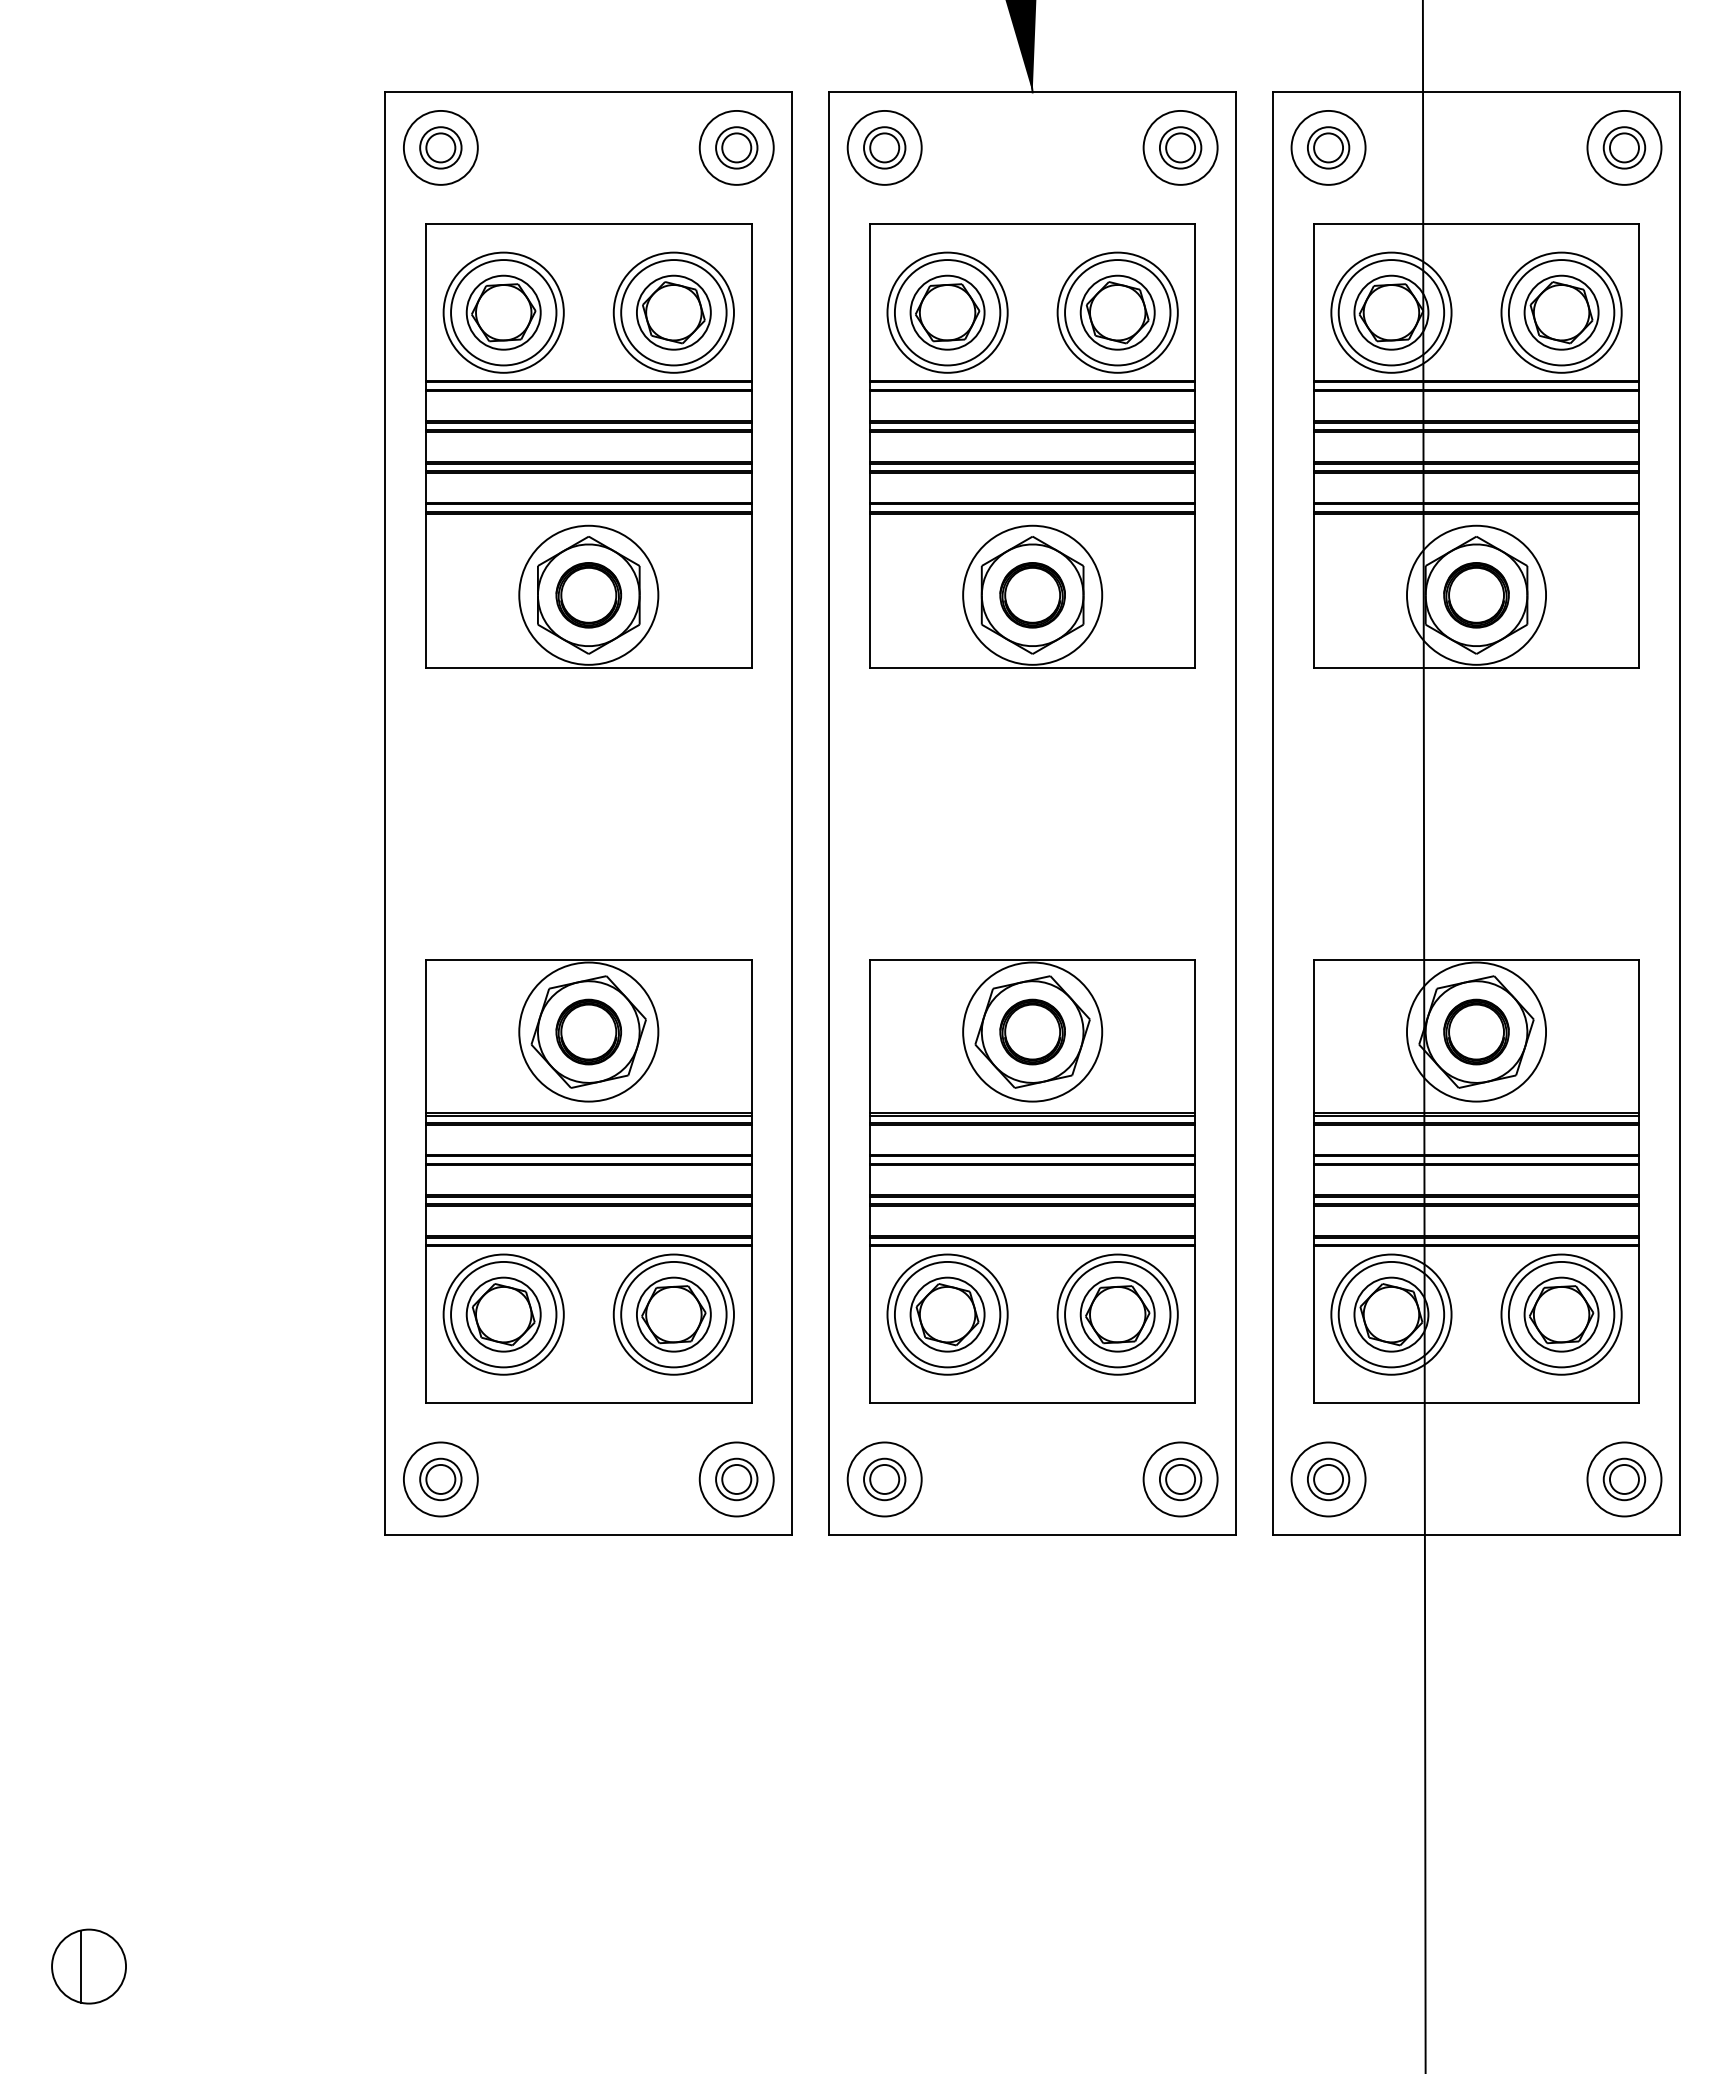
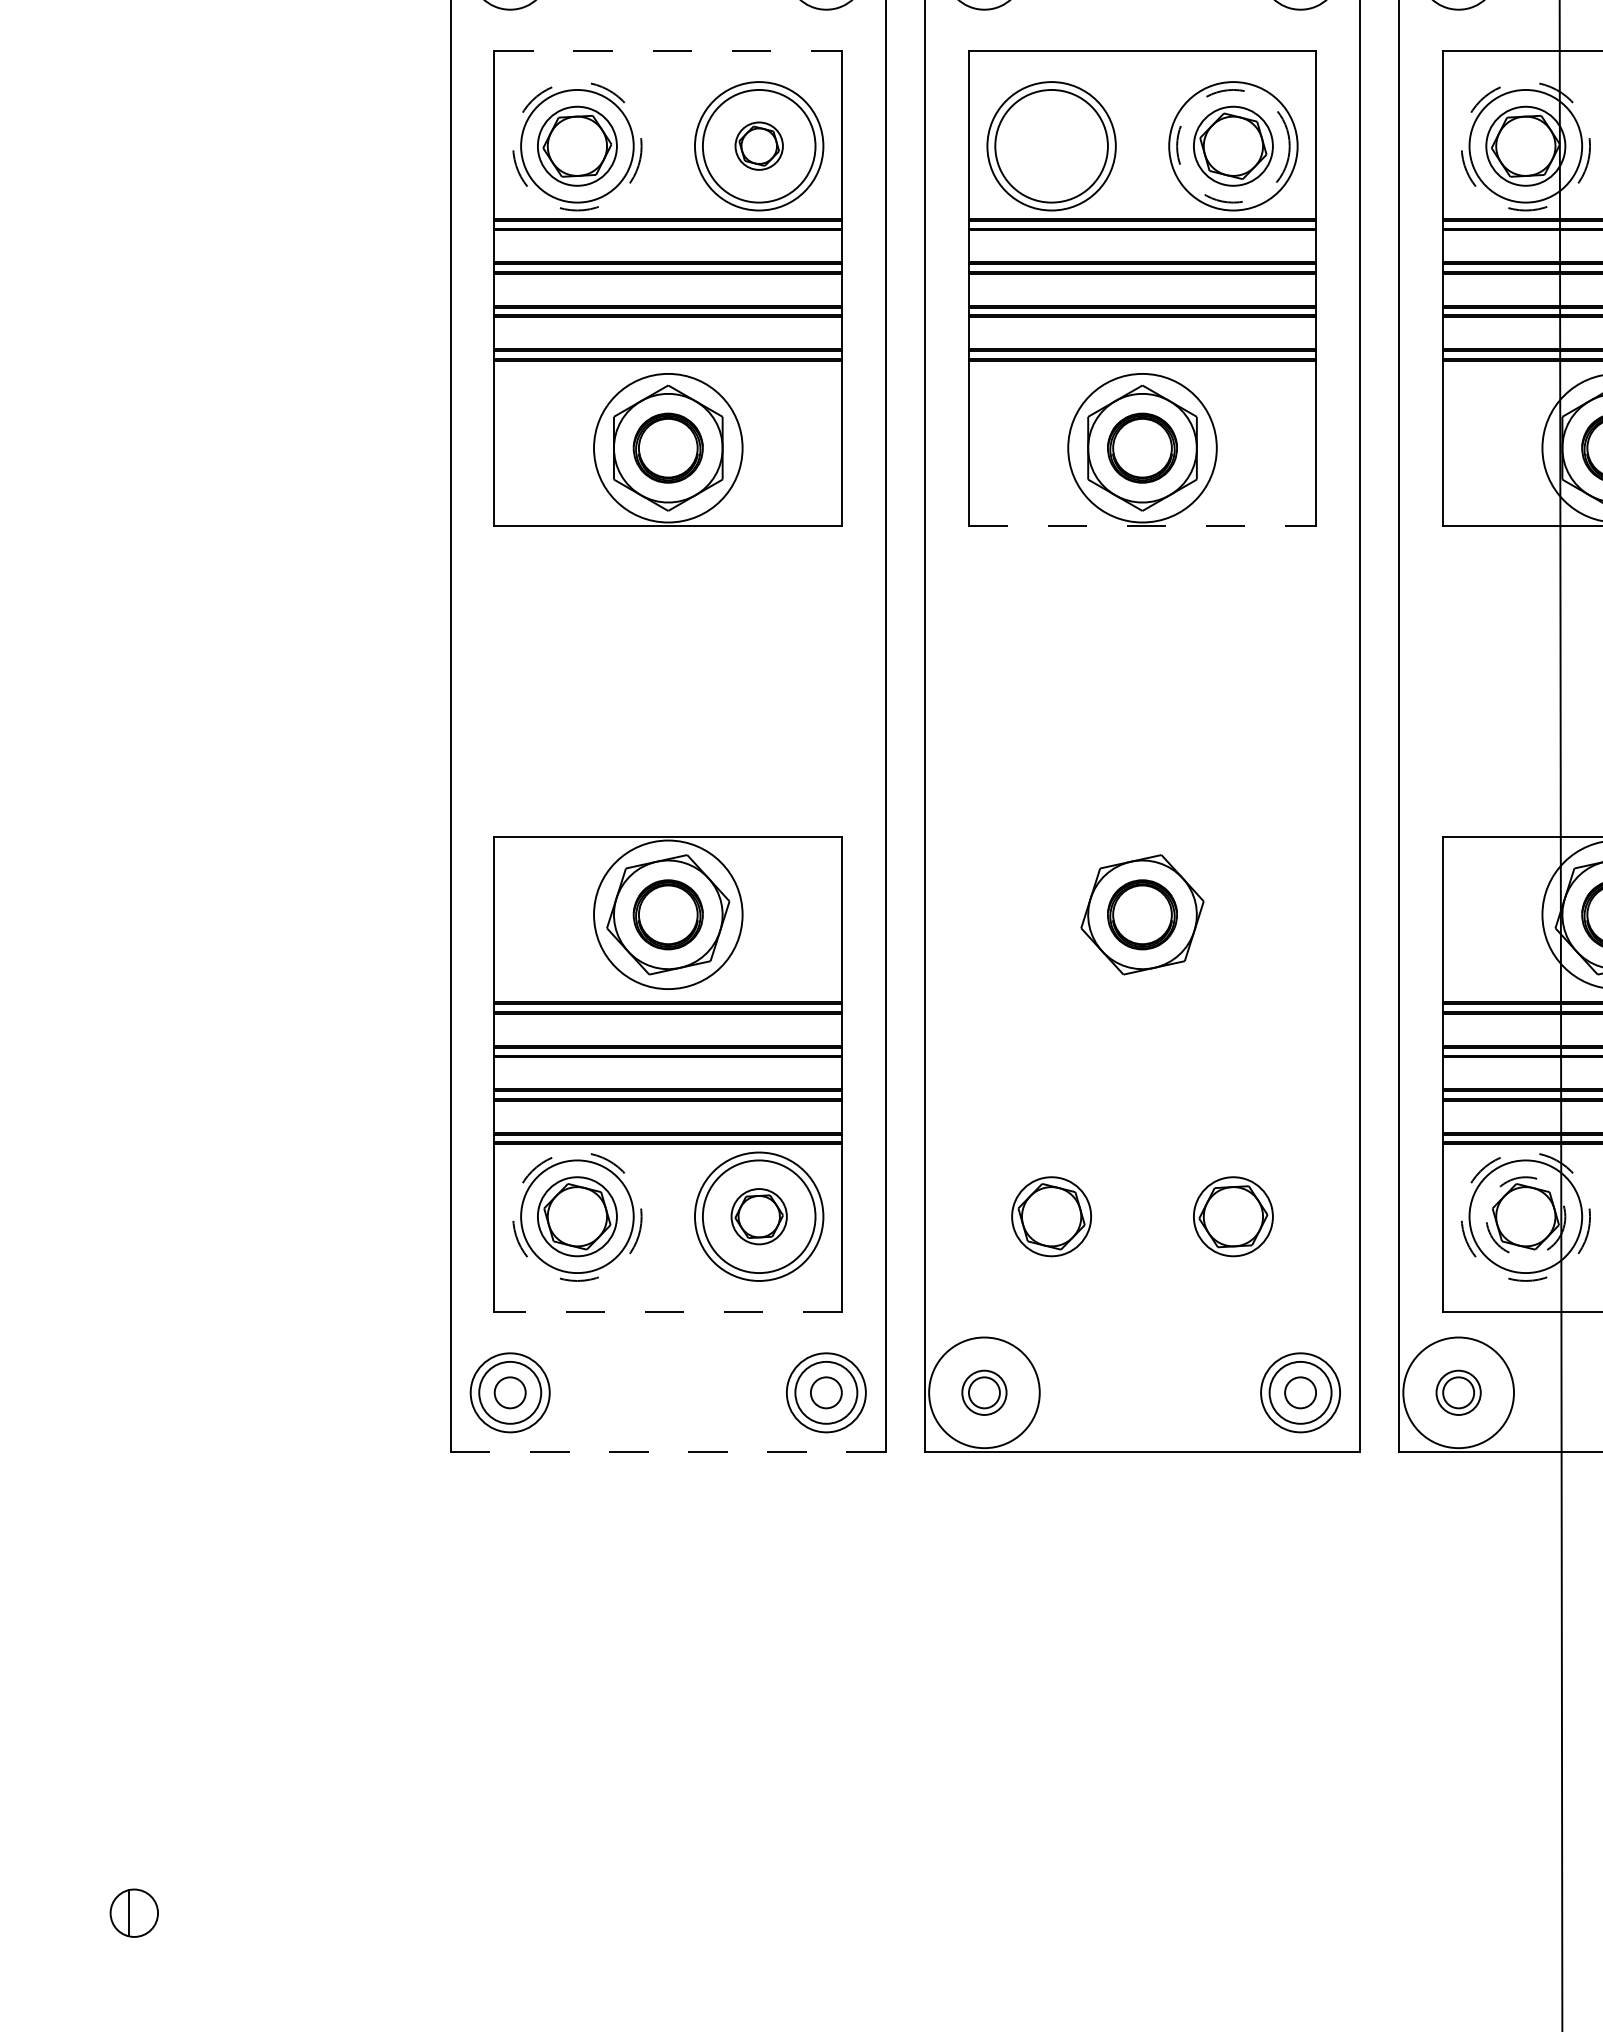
line: (588, 223) -> (667, 50), solid -> dashed
circle: (503, 312) -> (577, 146), solid -> dashed
part: (673, 312) -> (758, 146), size x0.6
part: (947, 312) -> (1051, 146), removed
circle: (1117, 312) -> (1233, 146), solid -> dashed
circle: (1391, 312) -> (1525, 146), solid -> dashed
line: (1032, 667) -> (1142, 525), solid -> dashed
part: (1032, 1181) -> (1142, 1074), removed
circle: (503, 1314) -> (577, 1216), solid -> dashed
part: (673, 1314) -> (758, 1216), size x0.7
circle: (1391, 1314) -> (1525, 1216), solid -> dashed
circle: (1391, 1314) -> (1525, 1216), solid -> dashed
line: (588, 1403) -> (667, 1311), solid -> dashed
circle: (440, 1479) -> (509, 1392), size x1.4
circle: (736, 1479) -> (826, 1392), size x1.4
circle: (884, 1479) -> (984, 1392), size x1.4
circle: (1180, 1479) -> (1300, 1392), size x1.4
circle: (1328, 1479) -> (1458, 1392), size x1.4
line: (588, 1534) -> (667, 1451), solid -> dashed
part: (88, 1966) -> (133, 1913), size x0.6

